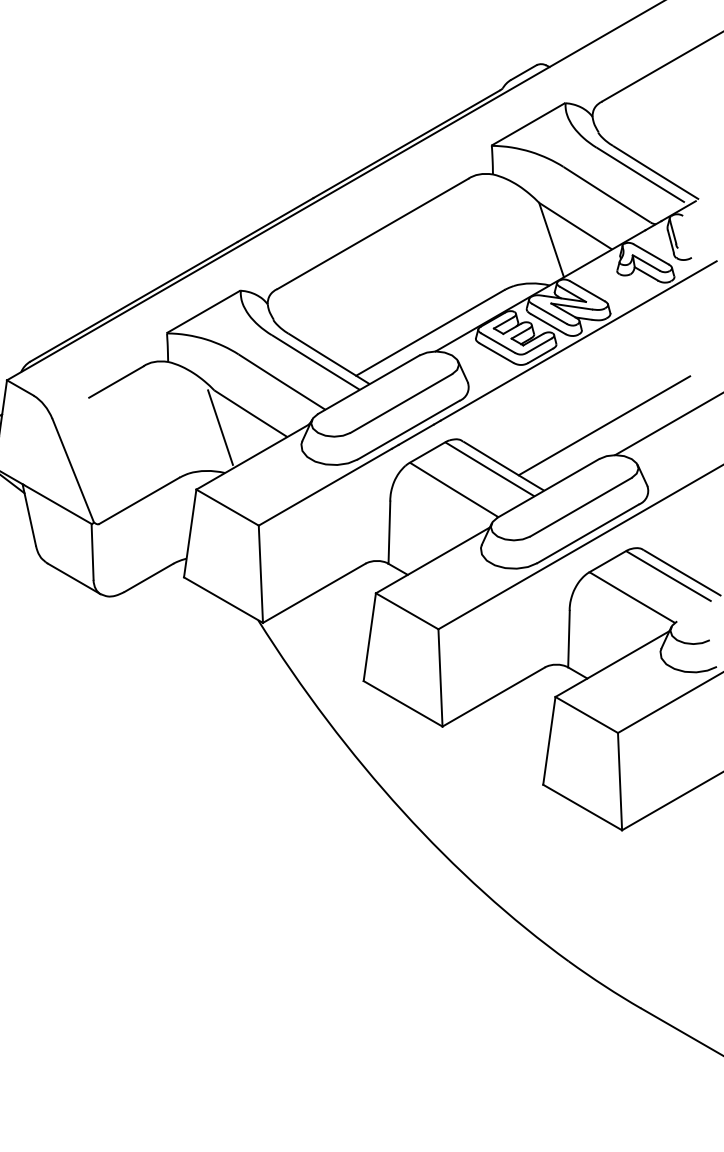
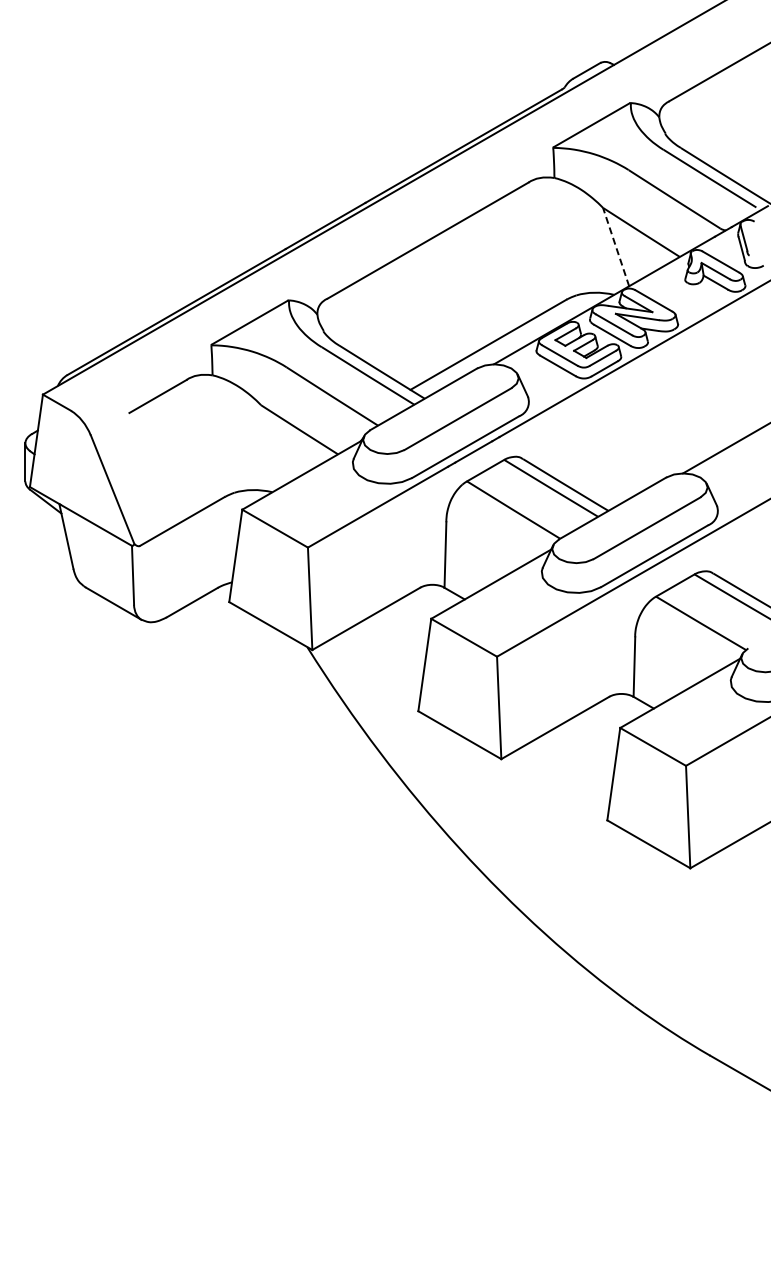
line: (550, 239) -> (615, 246), solid -> dashed
line: (604, 425) -> (671, 442), removed
line: (220, 427) -> (267, 444), removed

